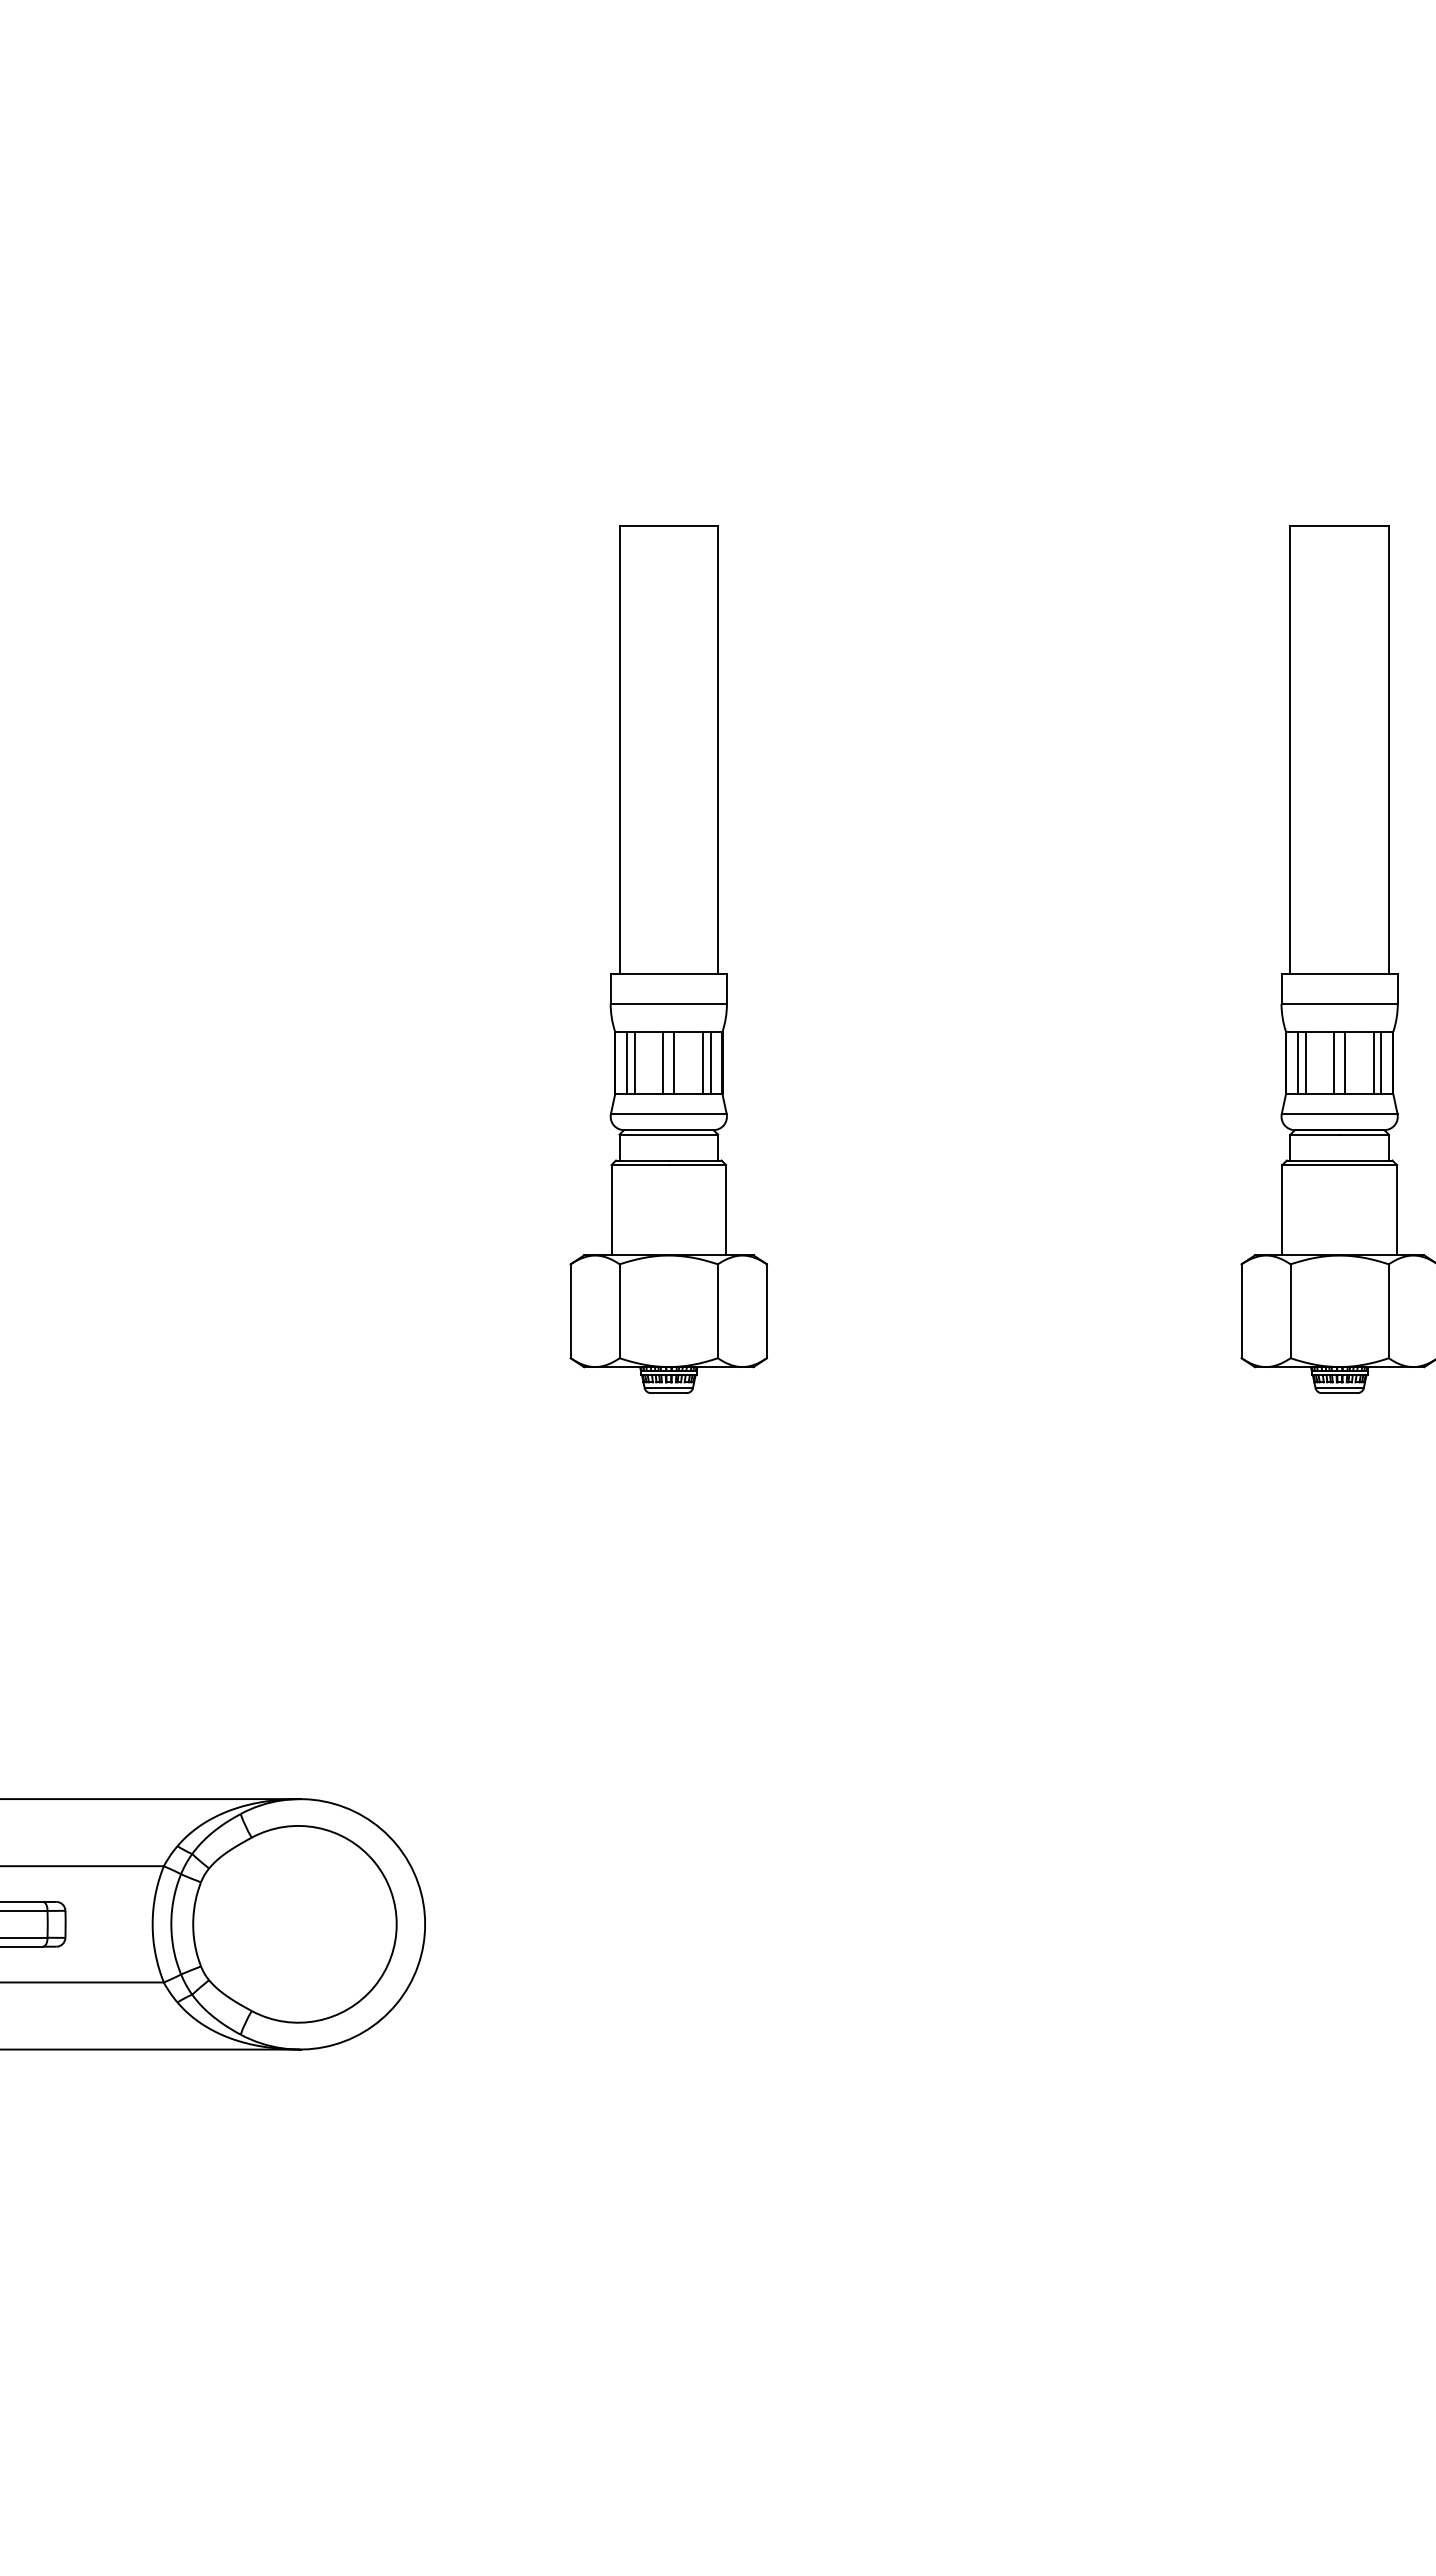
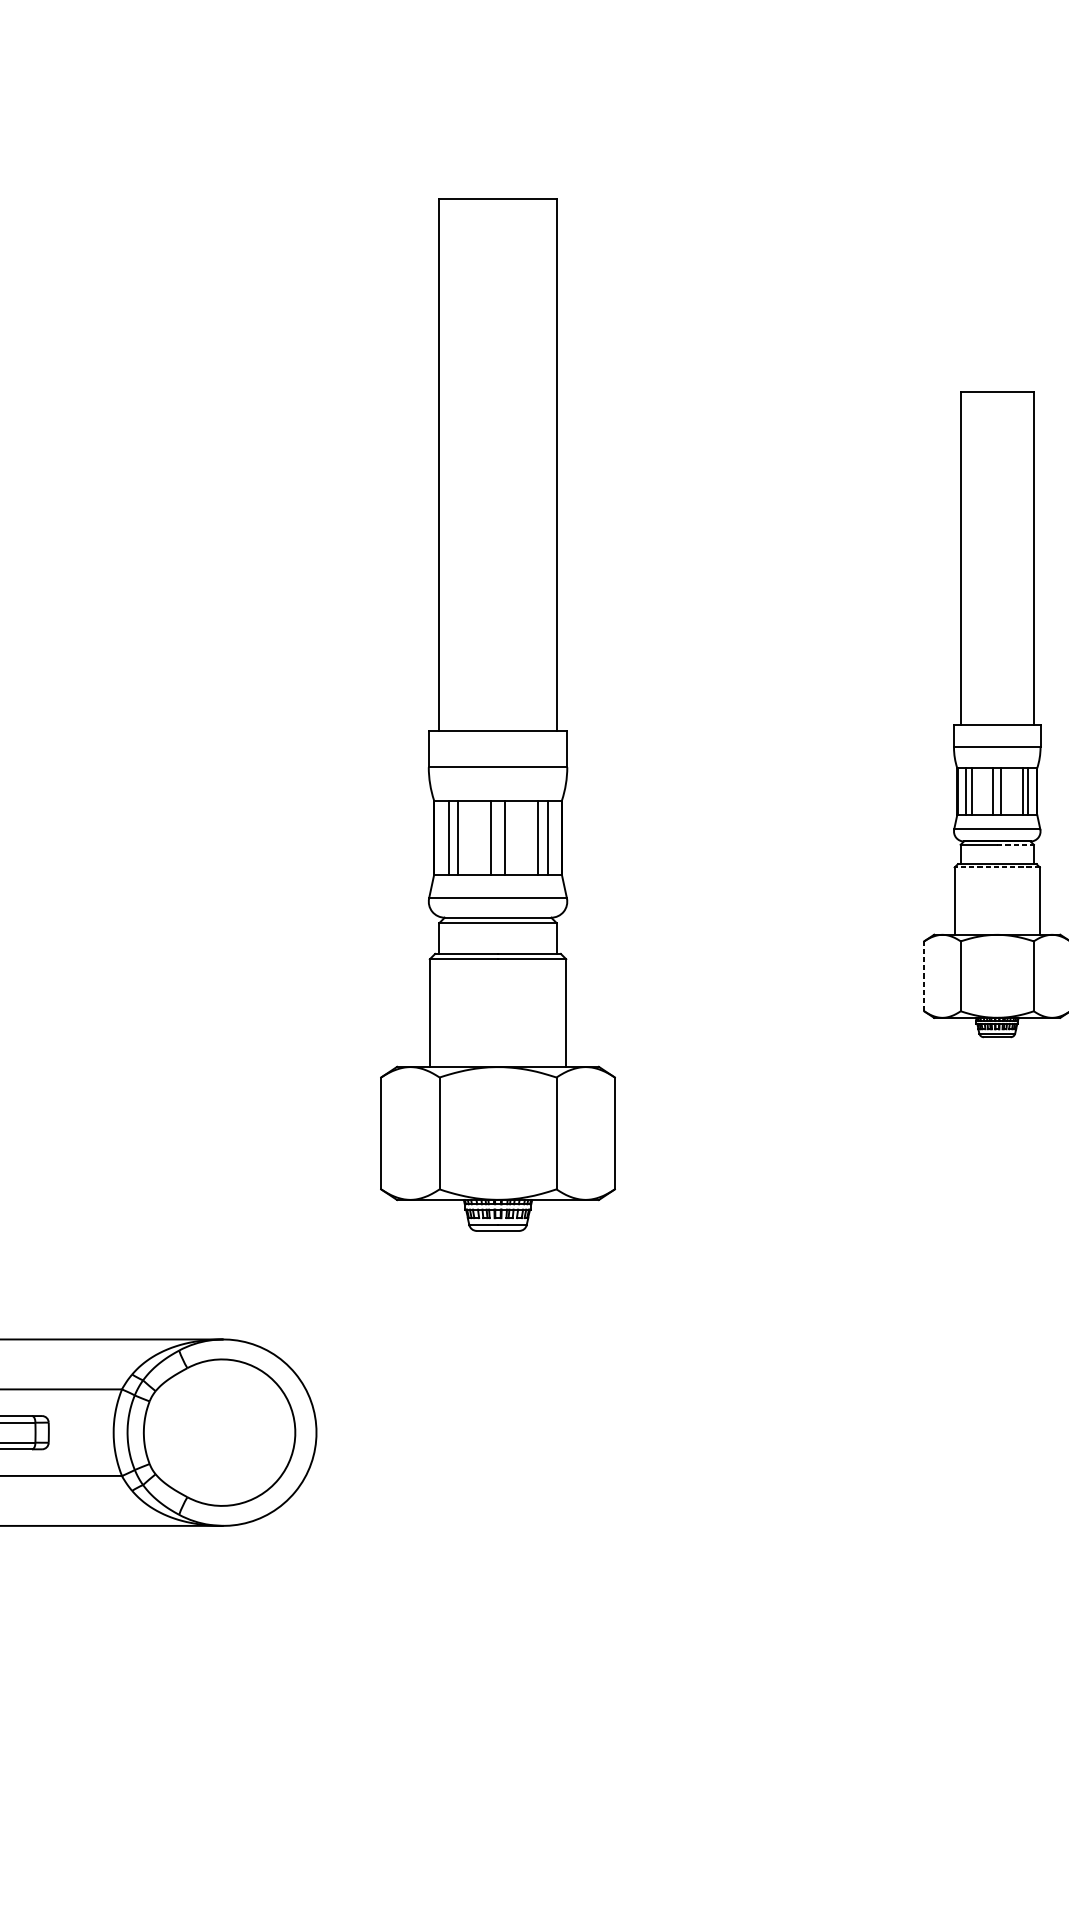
part: (668, 959) -> (497, 714), size x1.6
line: (1364, 1134) -> (1015, 844), solid -> dashed
line: (1339, 1165) -> (997, 867), solid -> dashed
line: (1241, 1311) -> (924, 976), solid -> dashed

